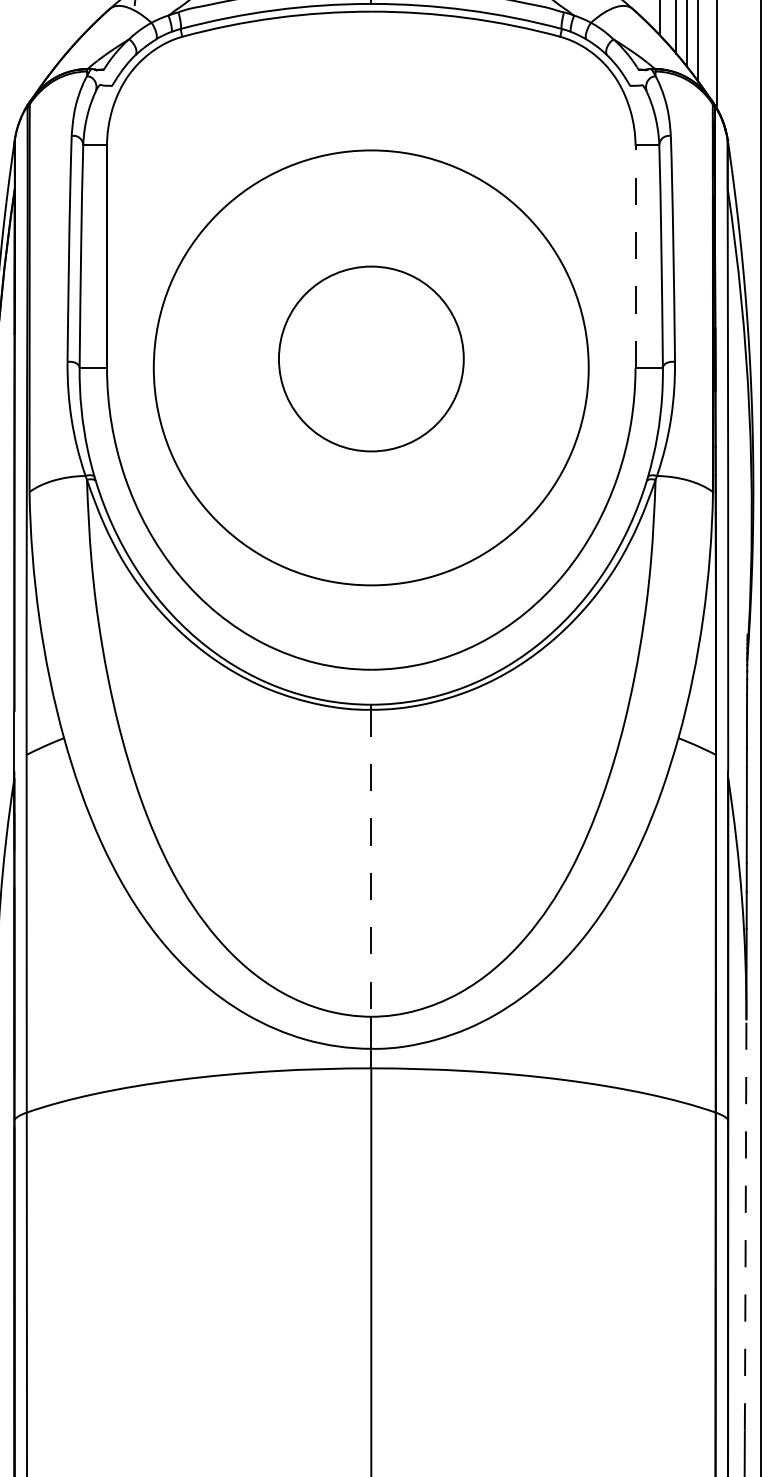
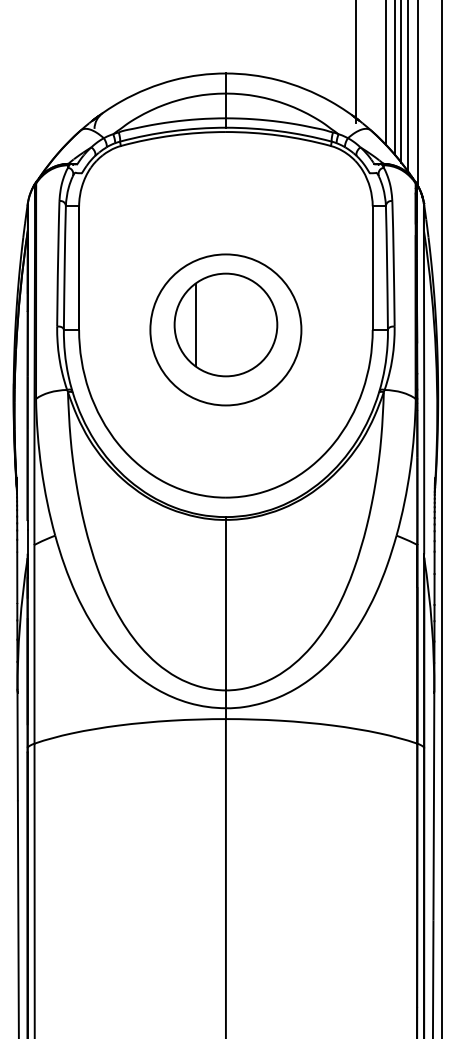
line: (635, 257) -> (372, 268), dashed -> solid
line: (316, 358) -> (195, 324), added
circle: (370, 367) -> (225, 329), size x0.62
line: (370, 863) -> (225, 605), dashed -> solid
line: (744, 1223) -> (433, 805), dashed -> solid

